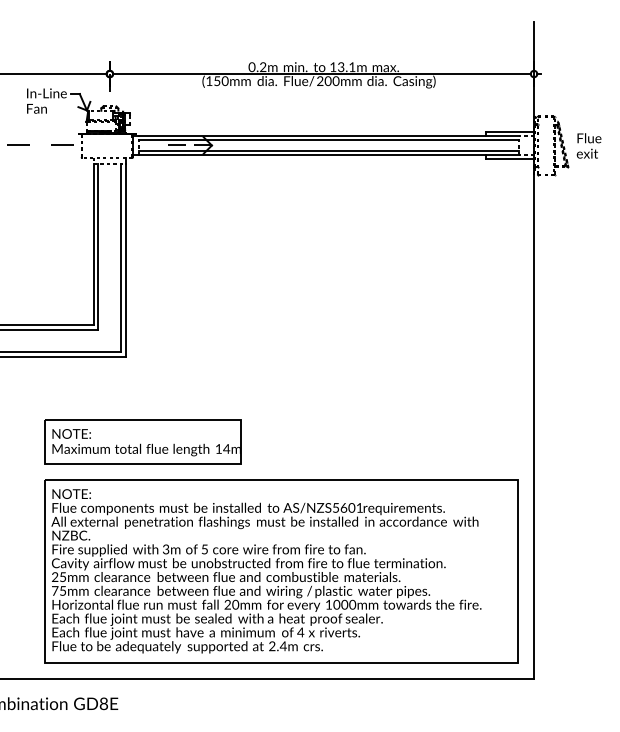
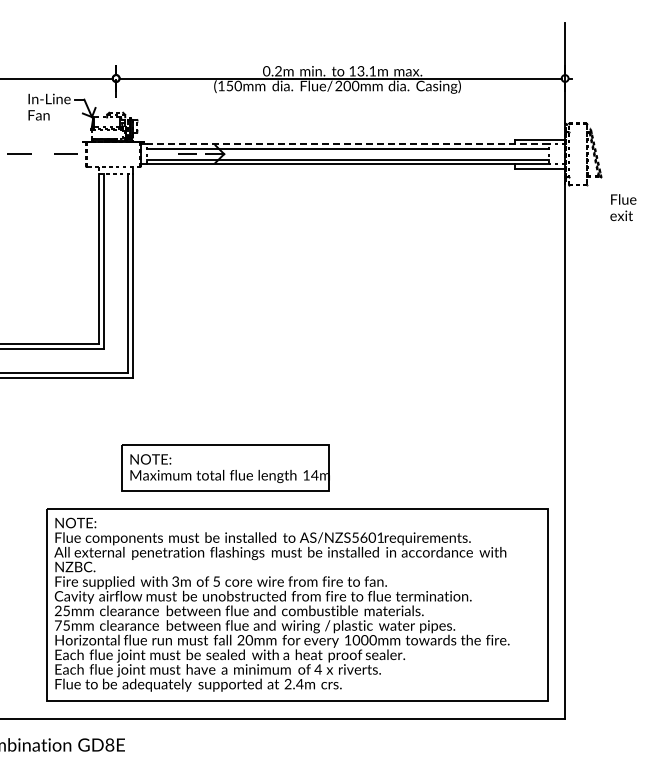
line: (329, 136) -> (348, 144), solid -> dashed
text: (589, 145) -> (623, 207), moved
part: (142, 441) -> (225, 467), moved

